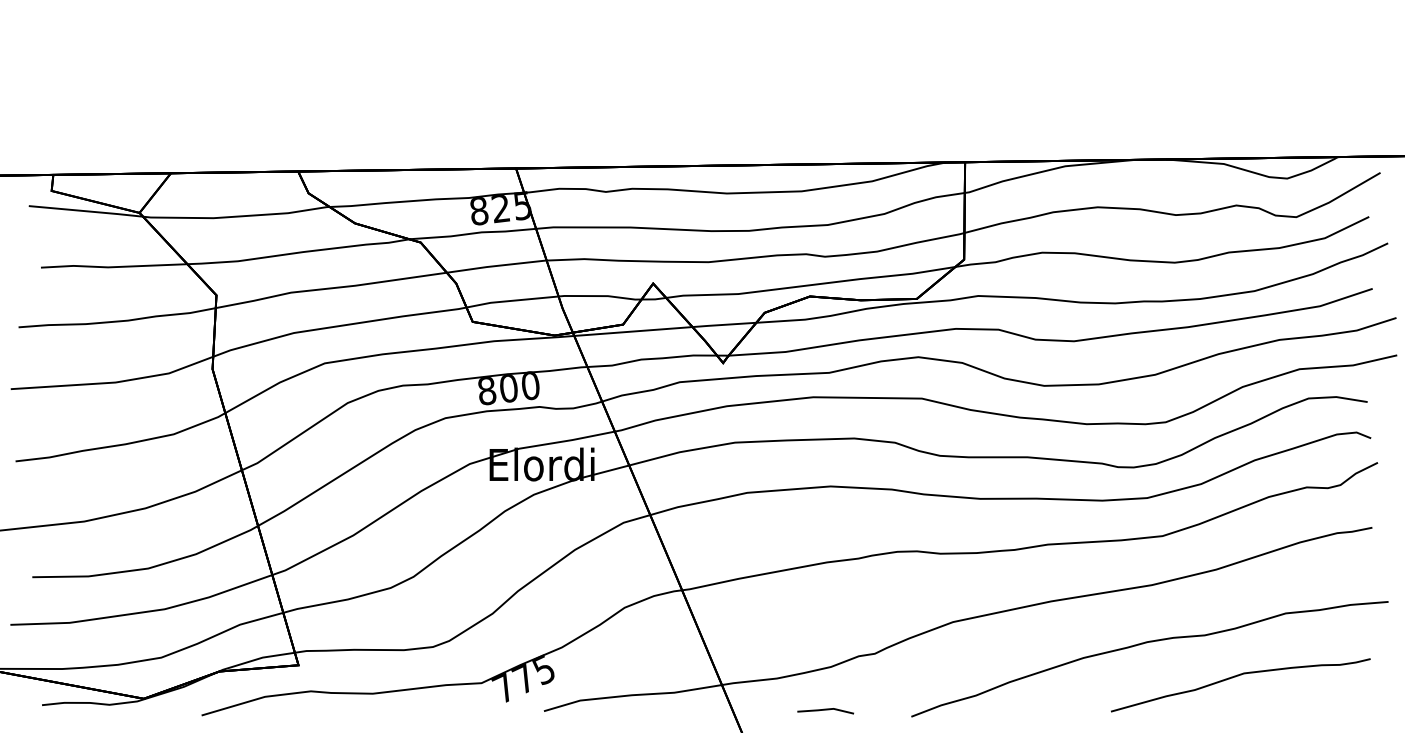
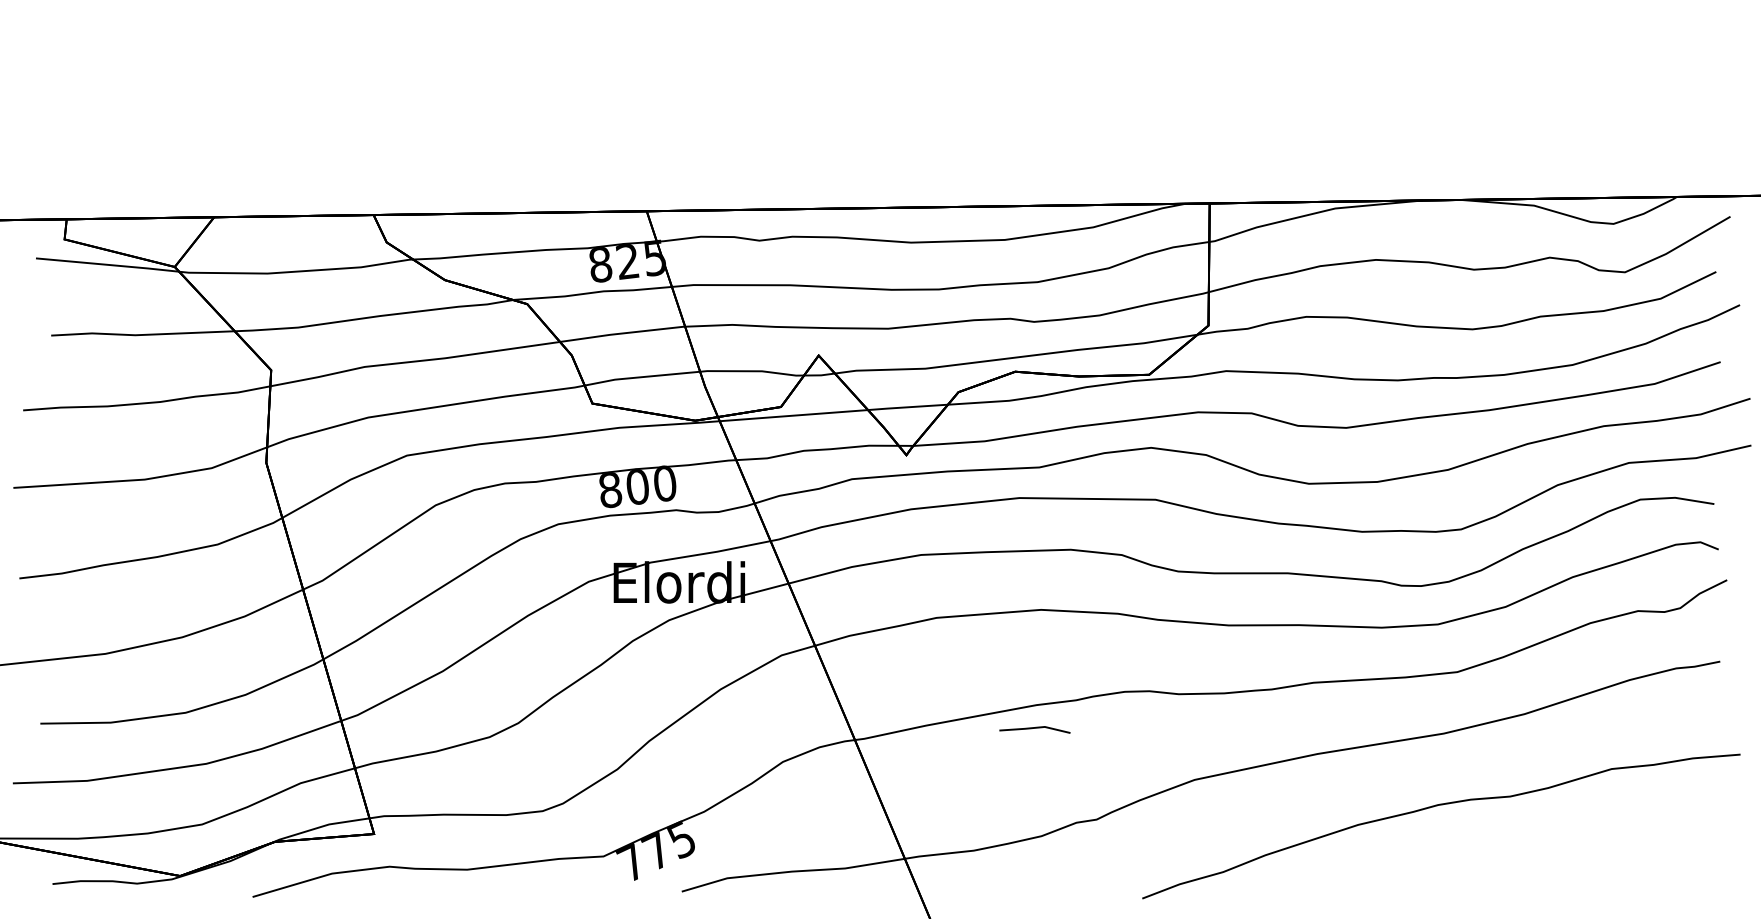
curve: (1238, 676) -> (1552, 848), removed
line: (825, 710) -> (1034, 729), moved

